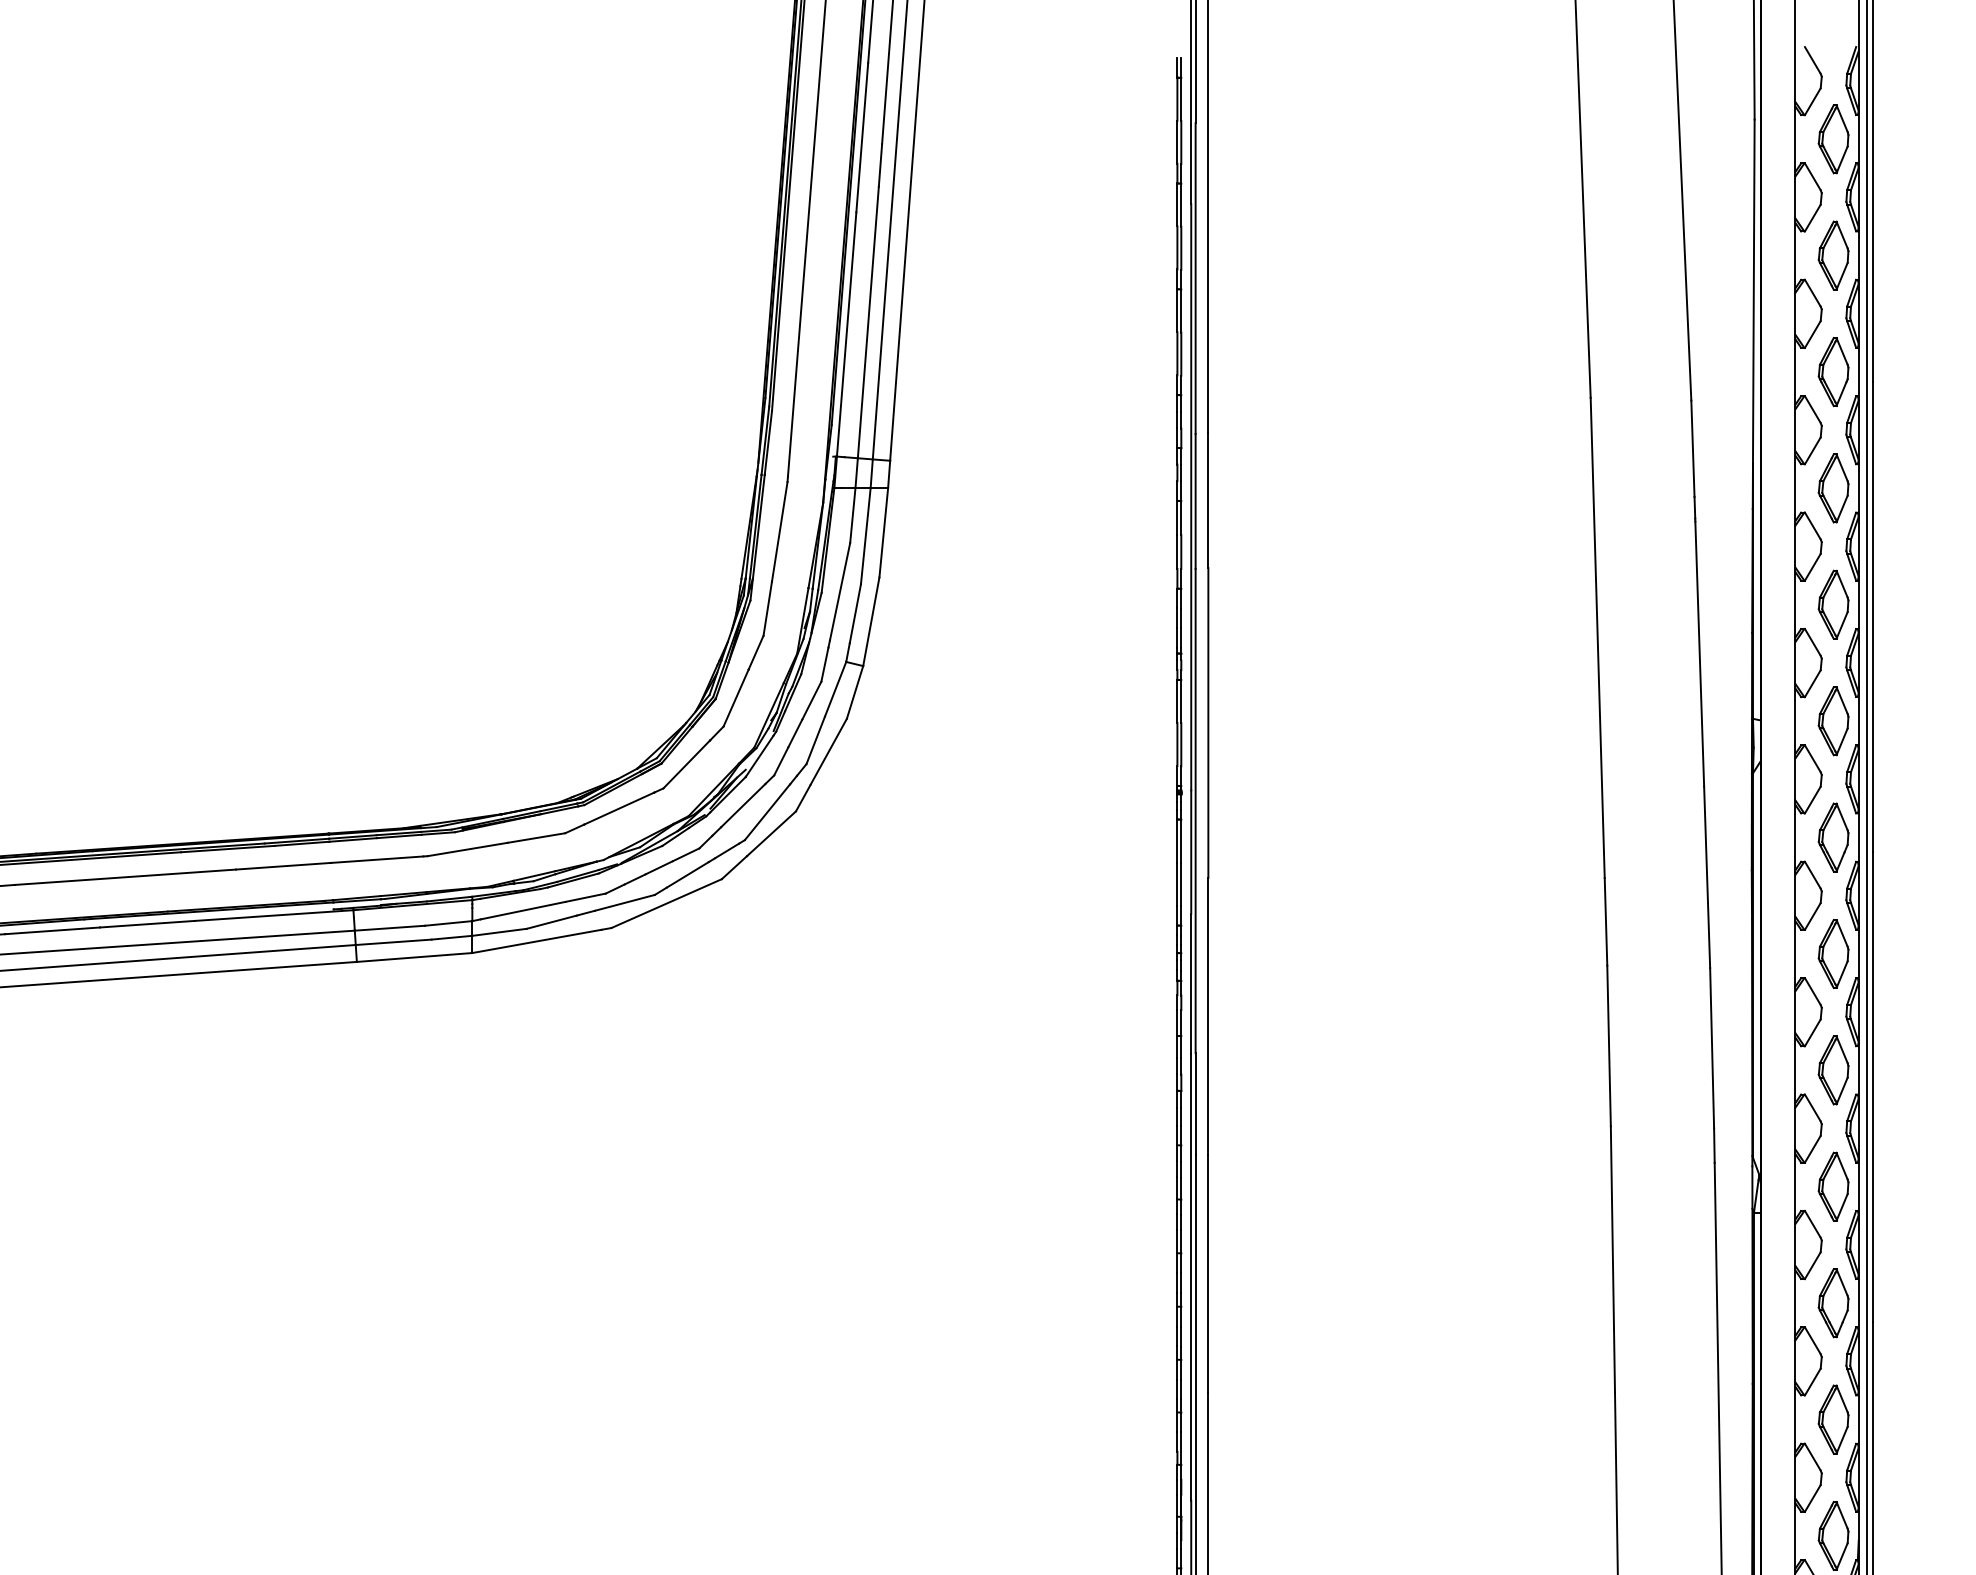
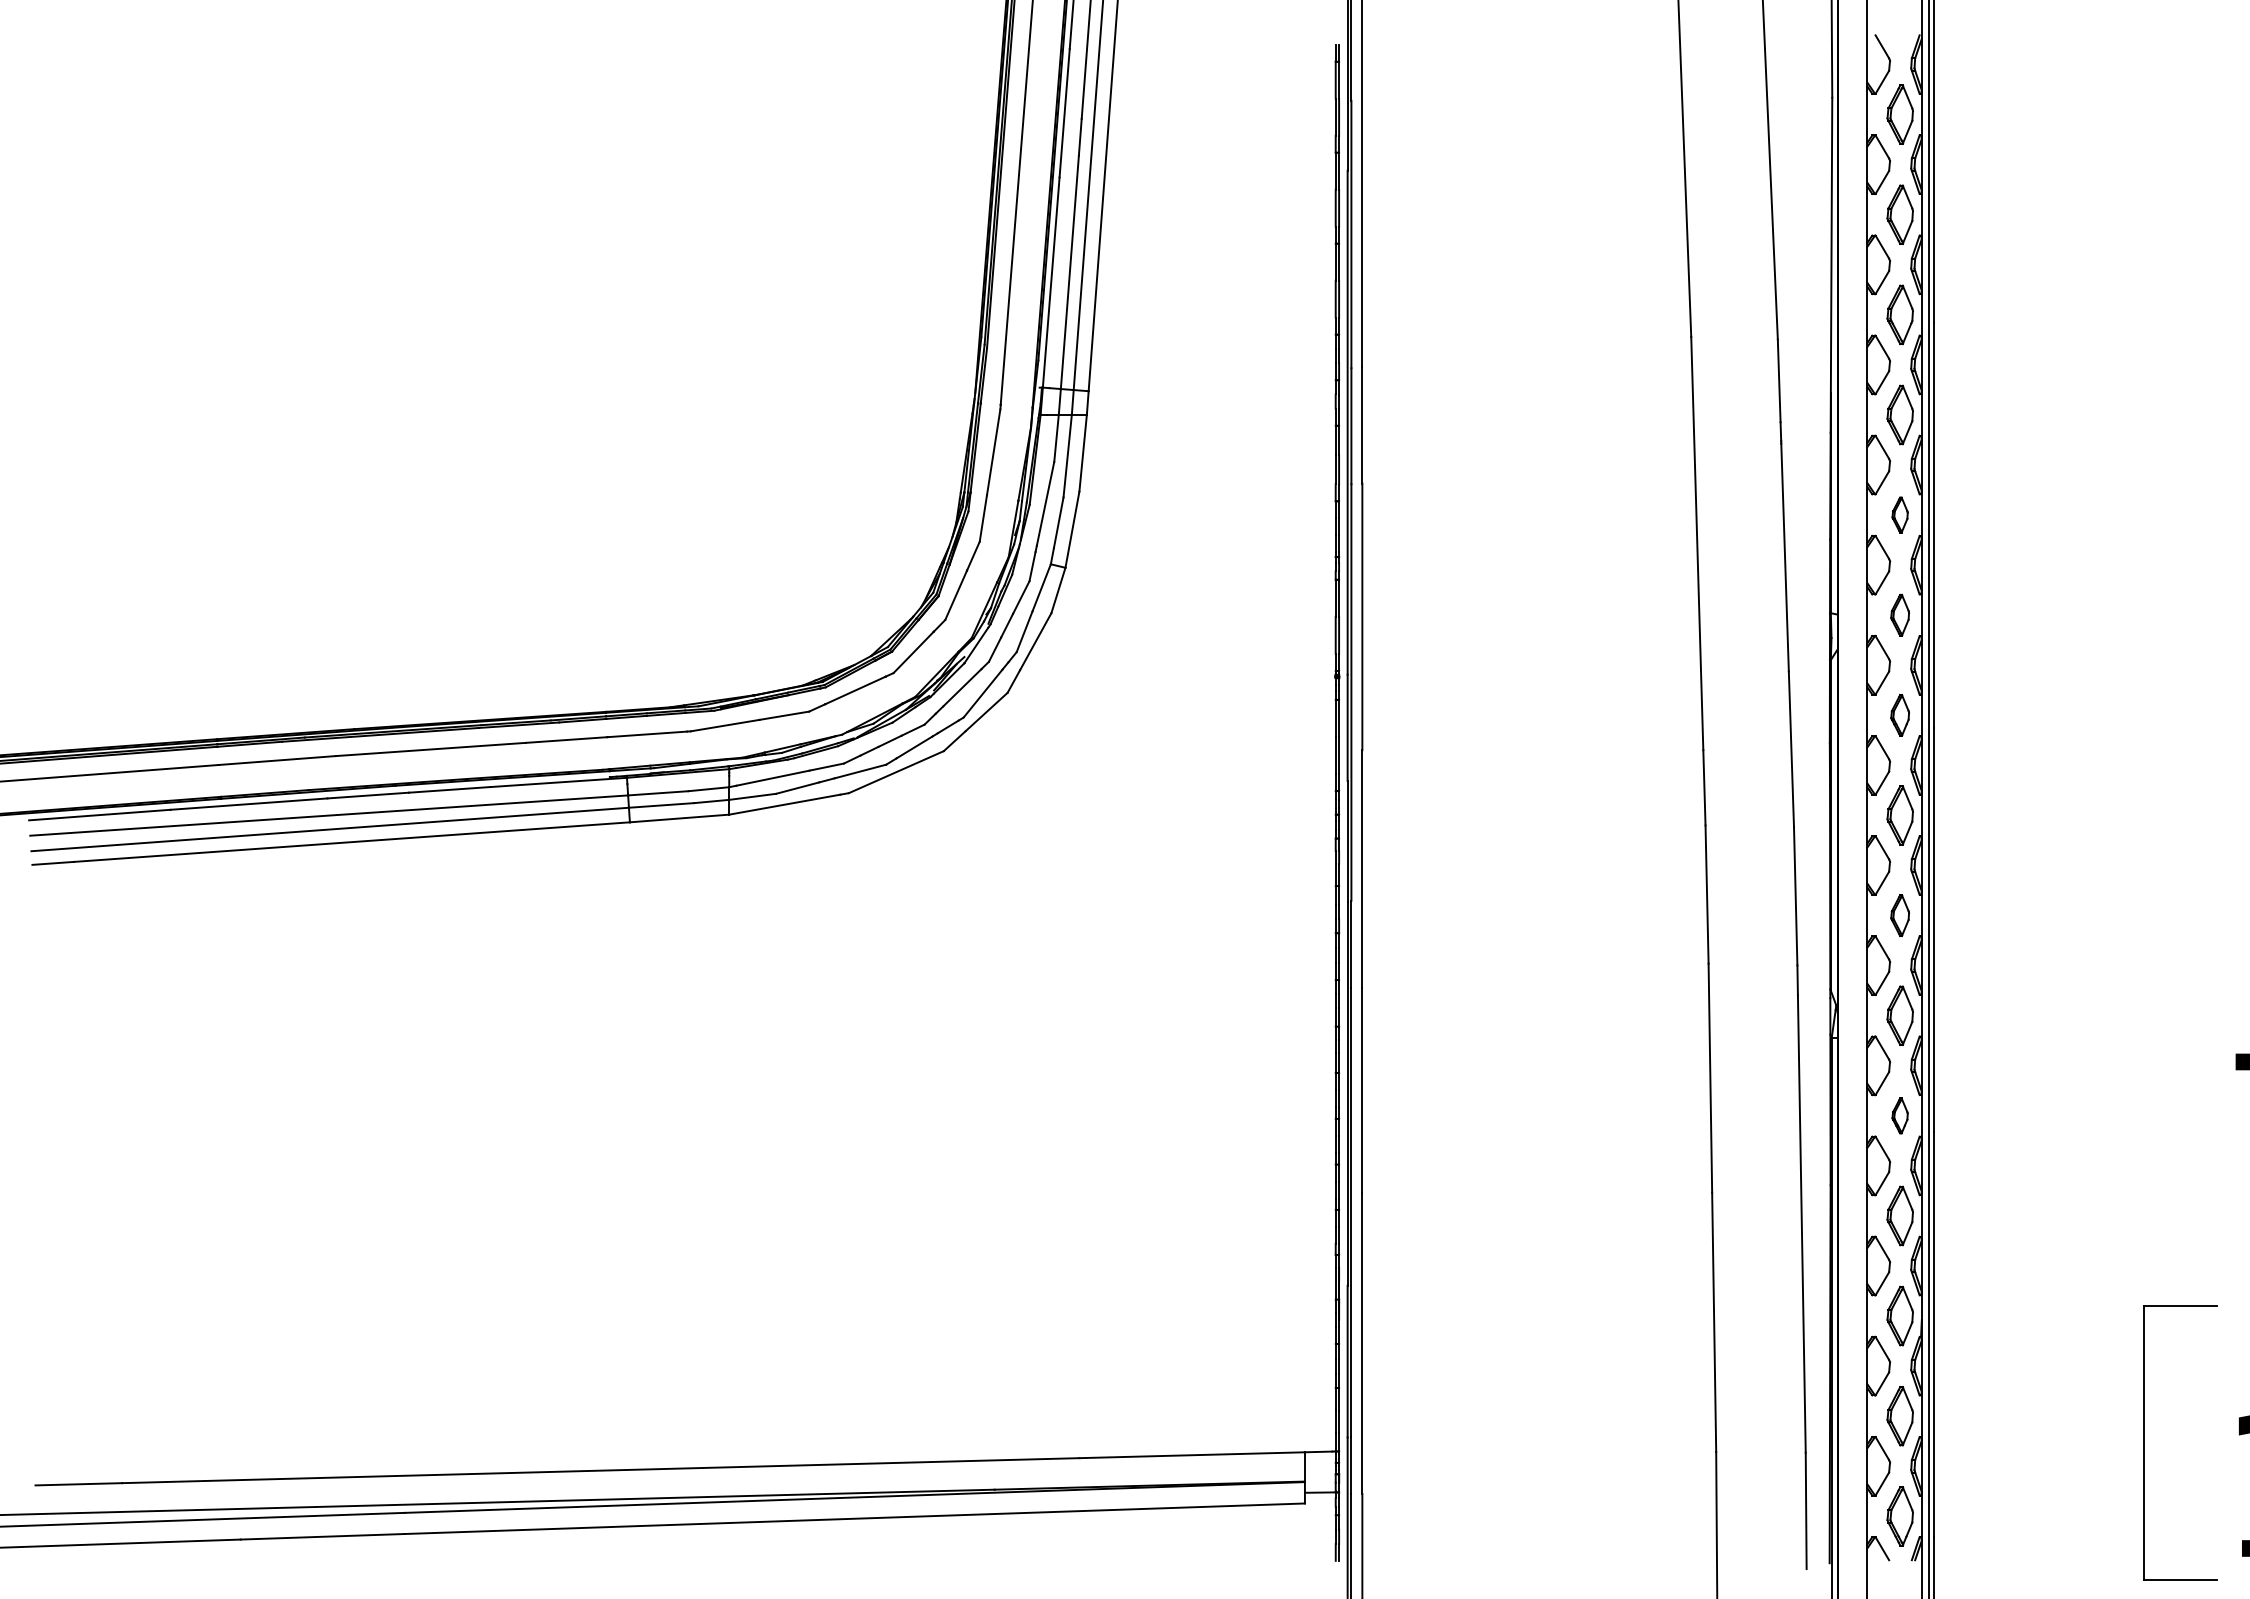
part: (1832, 604) -> (1899, 514), size x0.6
part: (1832, 721) -> (1899, 615), size x0.7
part: (1832, 837) -> (1899, 715), size x0.7
part: (1832, 1070) -> (1899, 915), size x0.7
part: (1832, 1302) -> (1899, 1115), size x0.6

